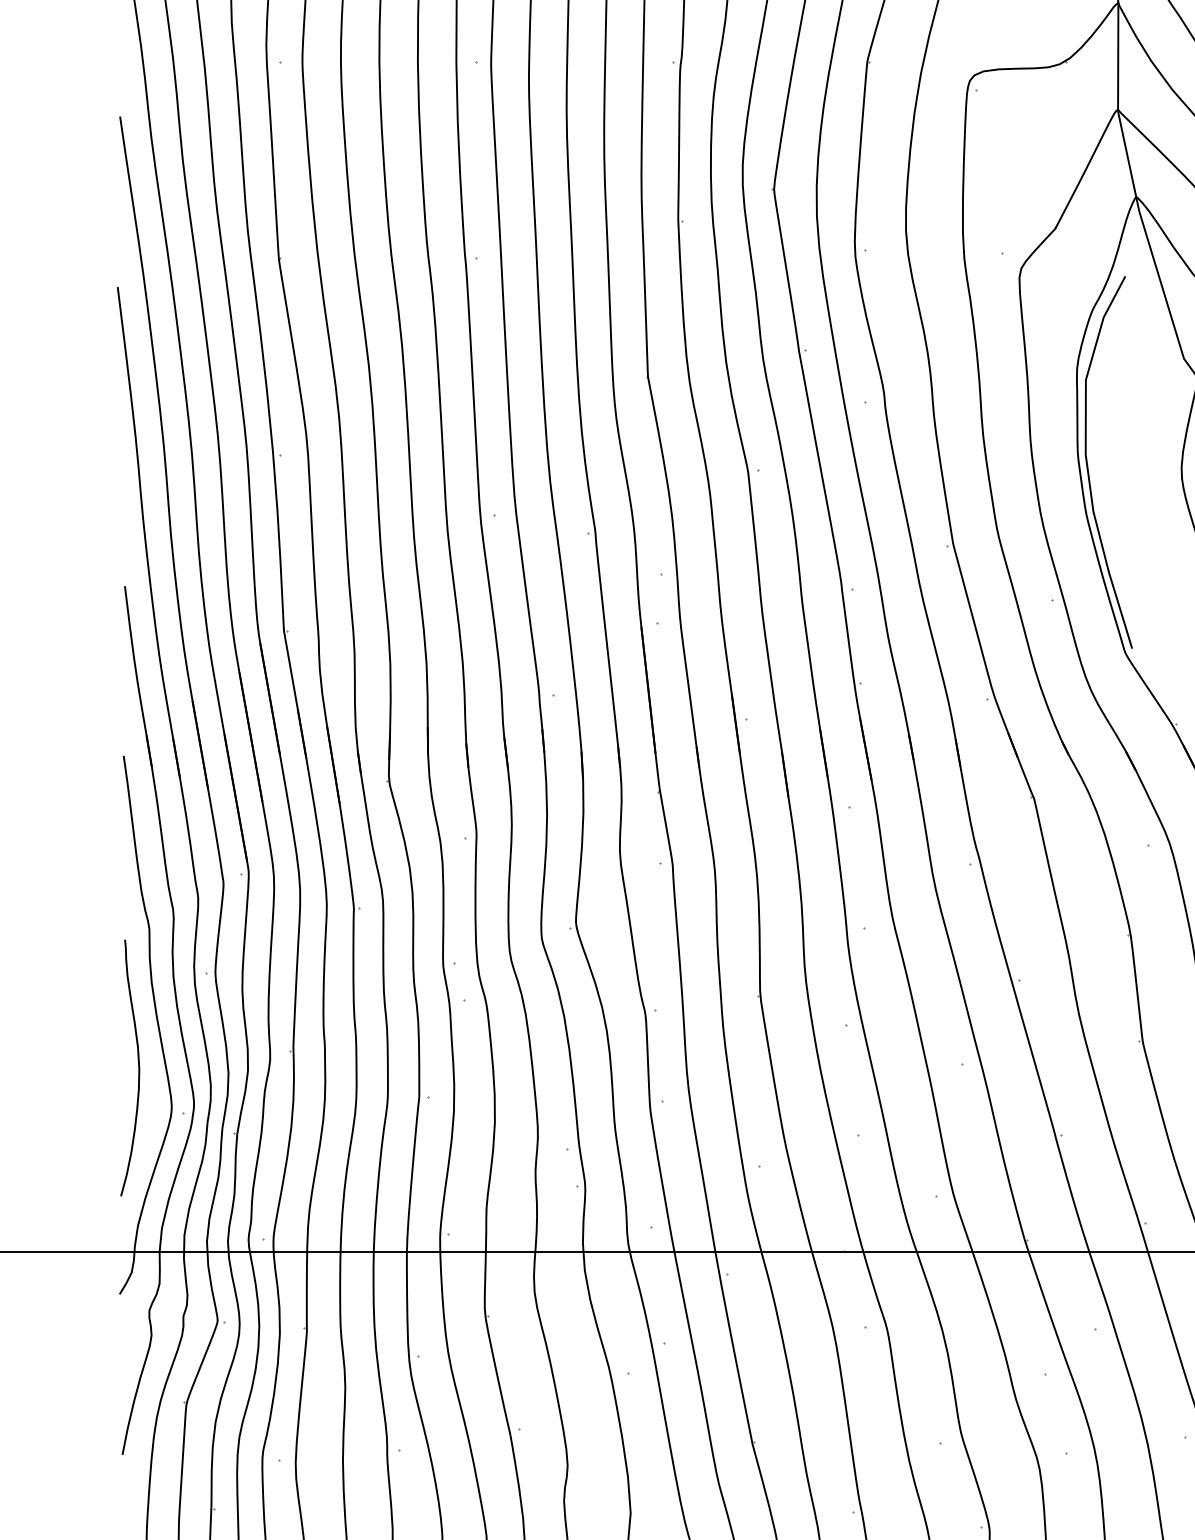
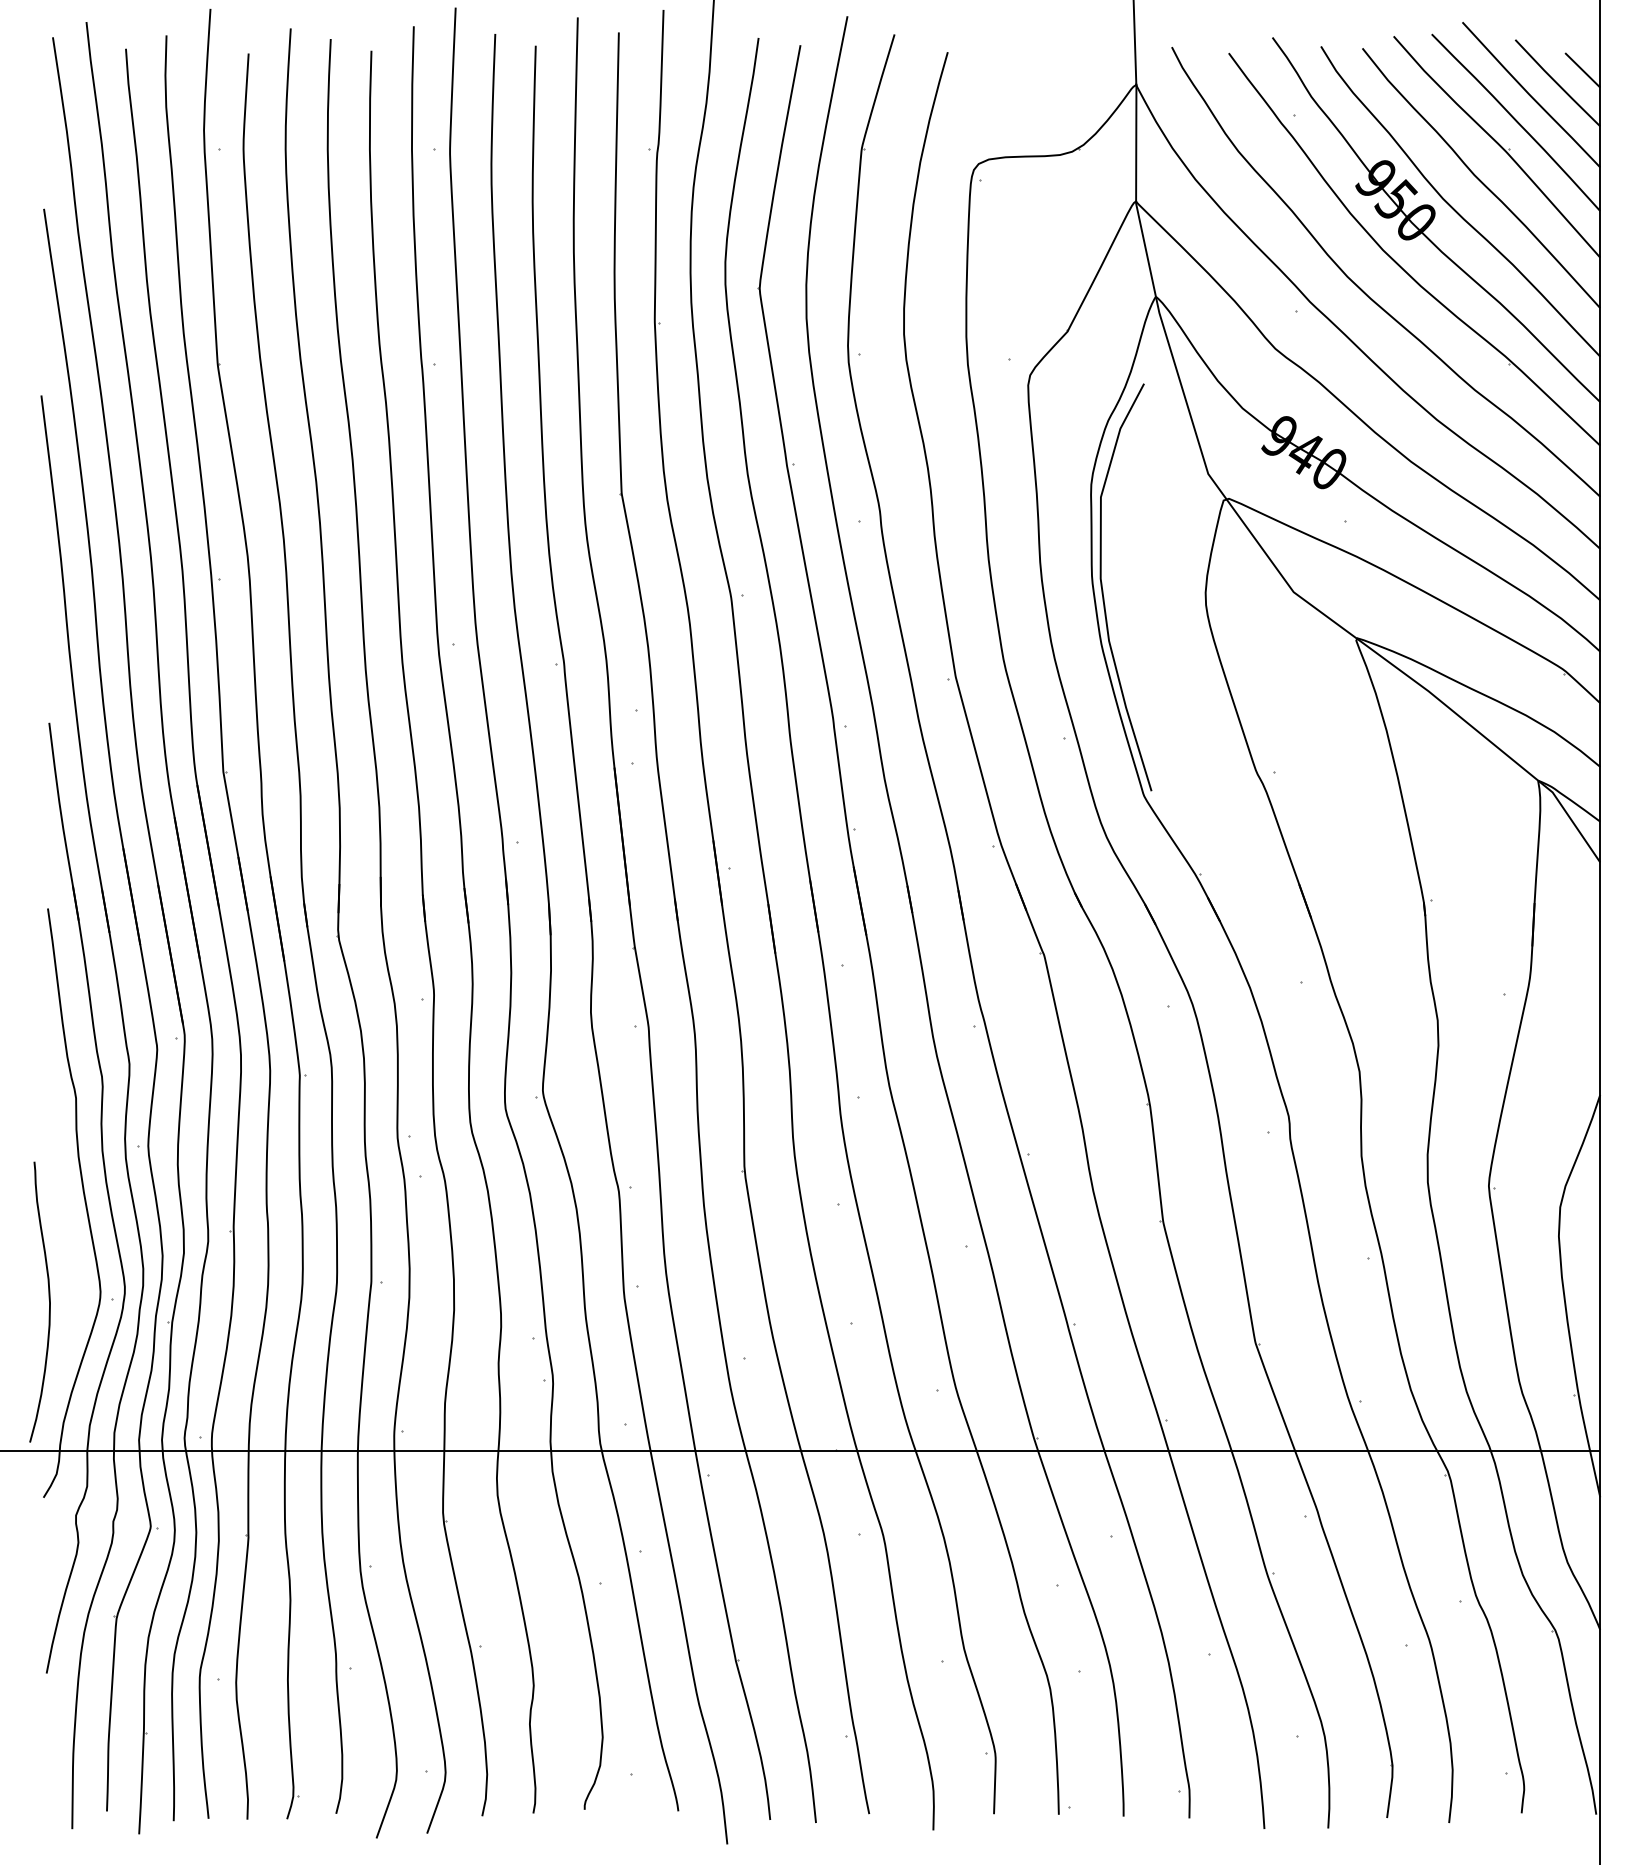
curve: (137, 1065) -> (48, 1299), moved

